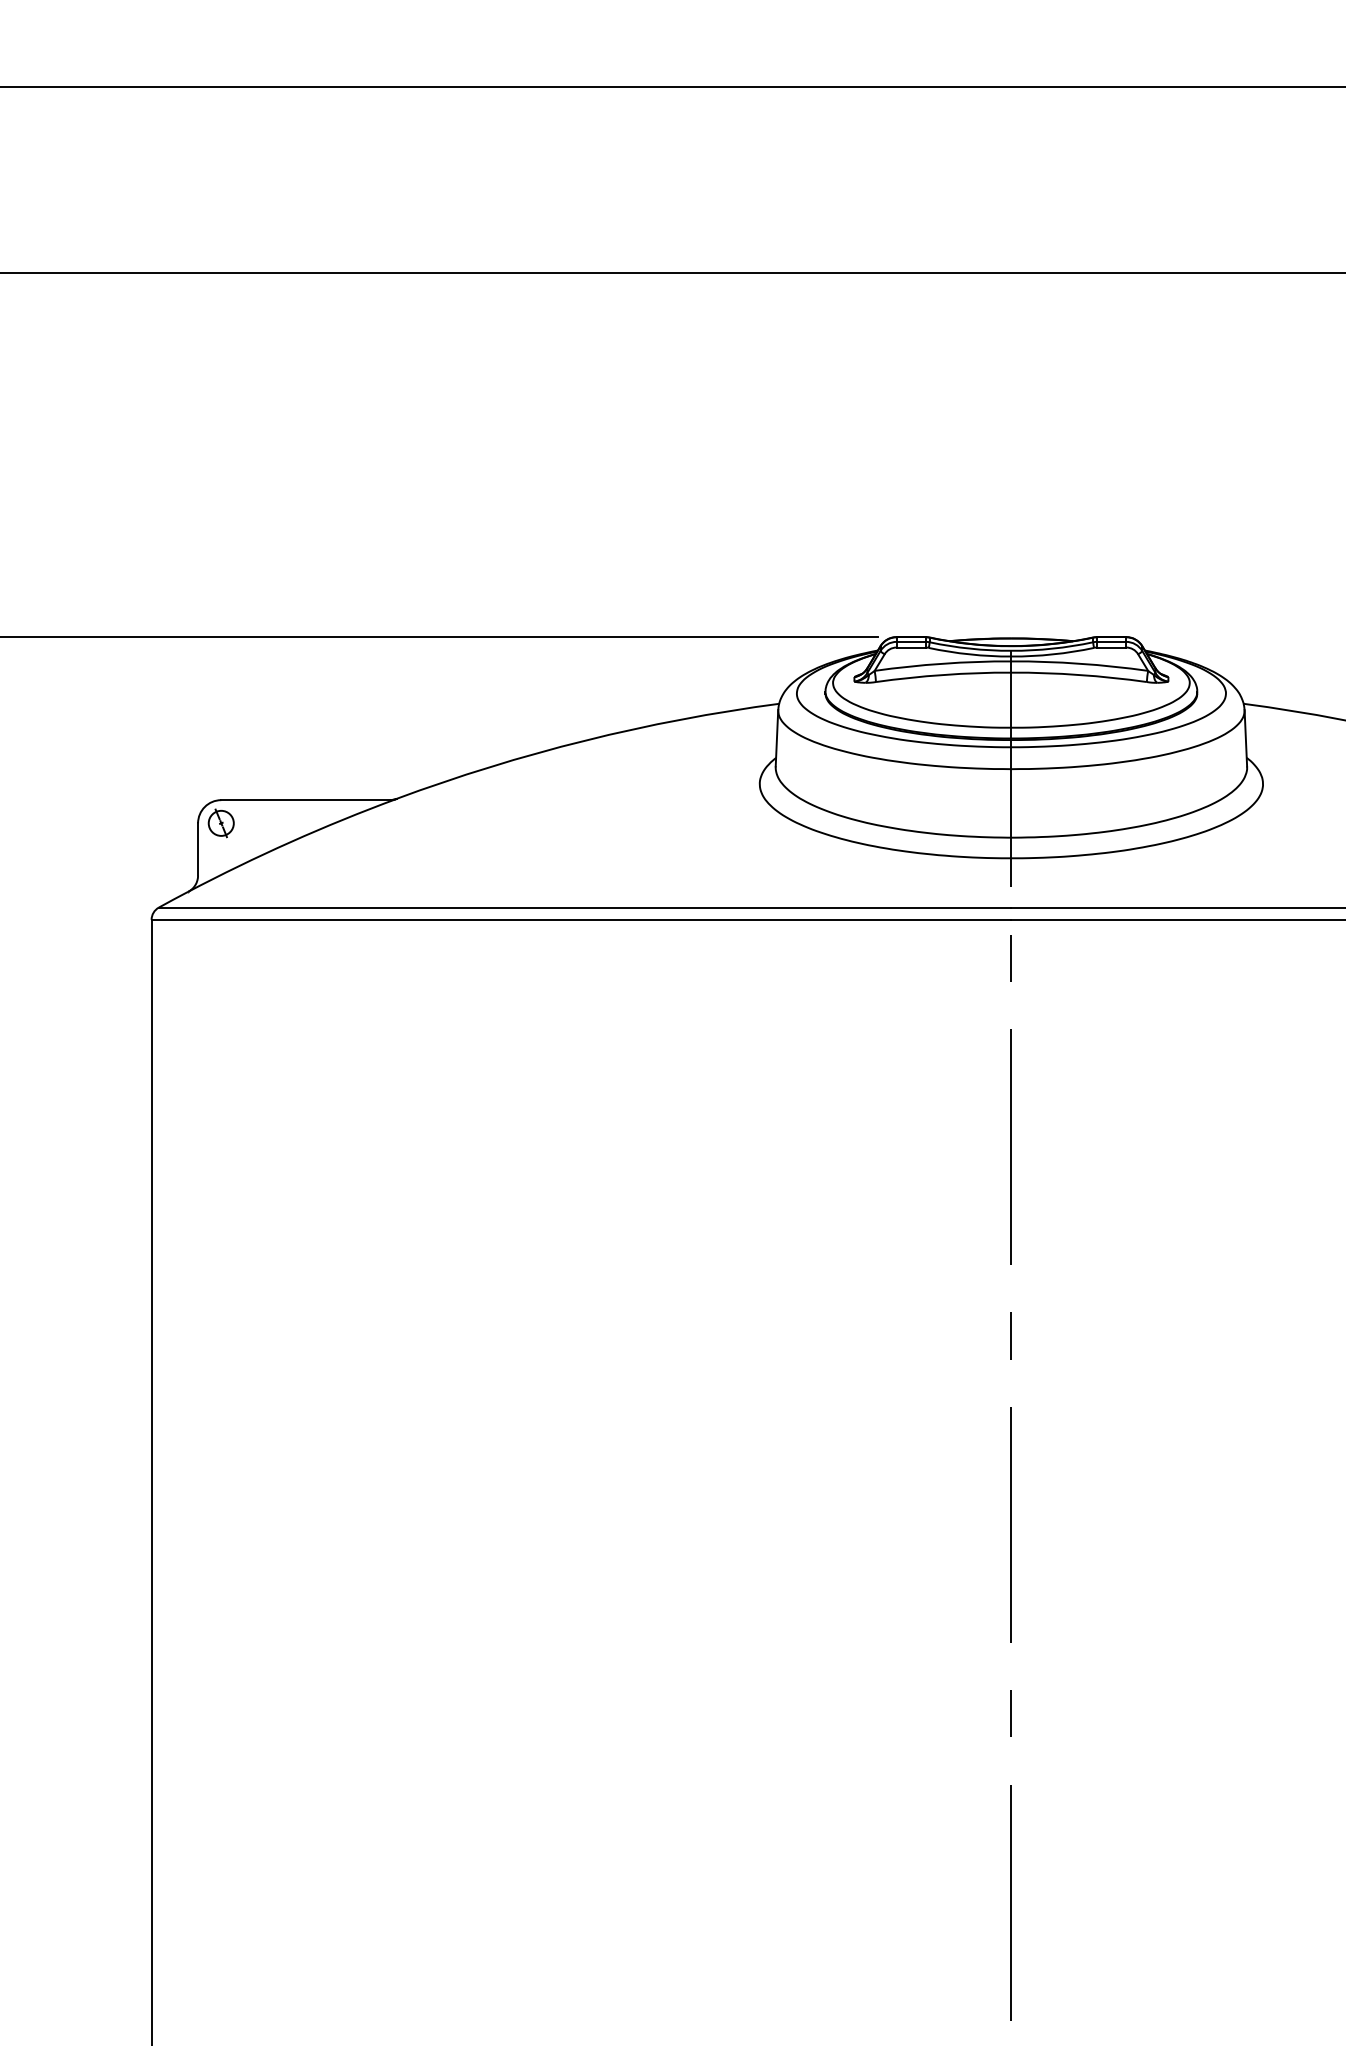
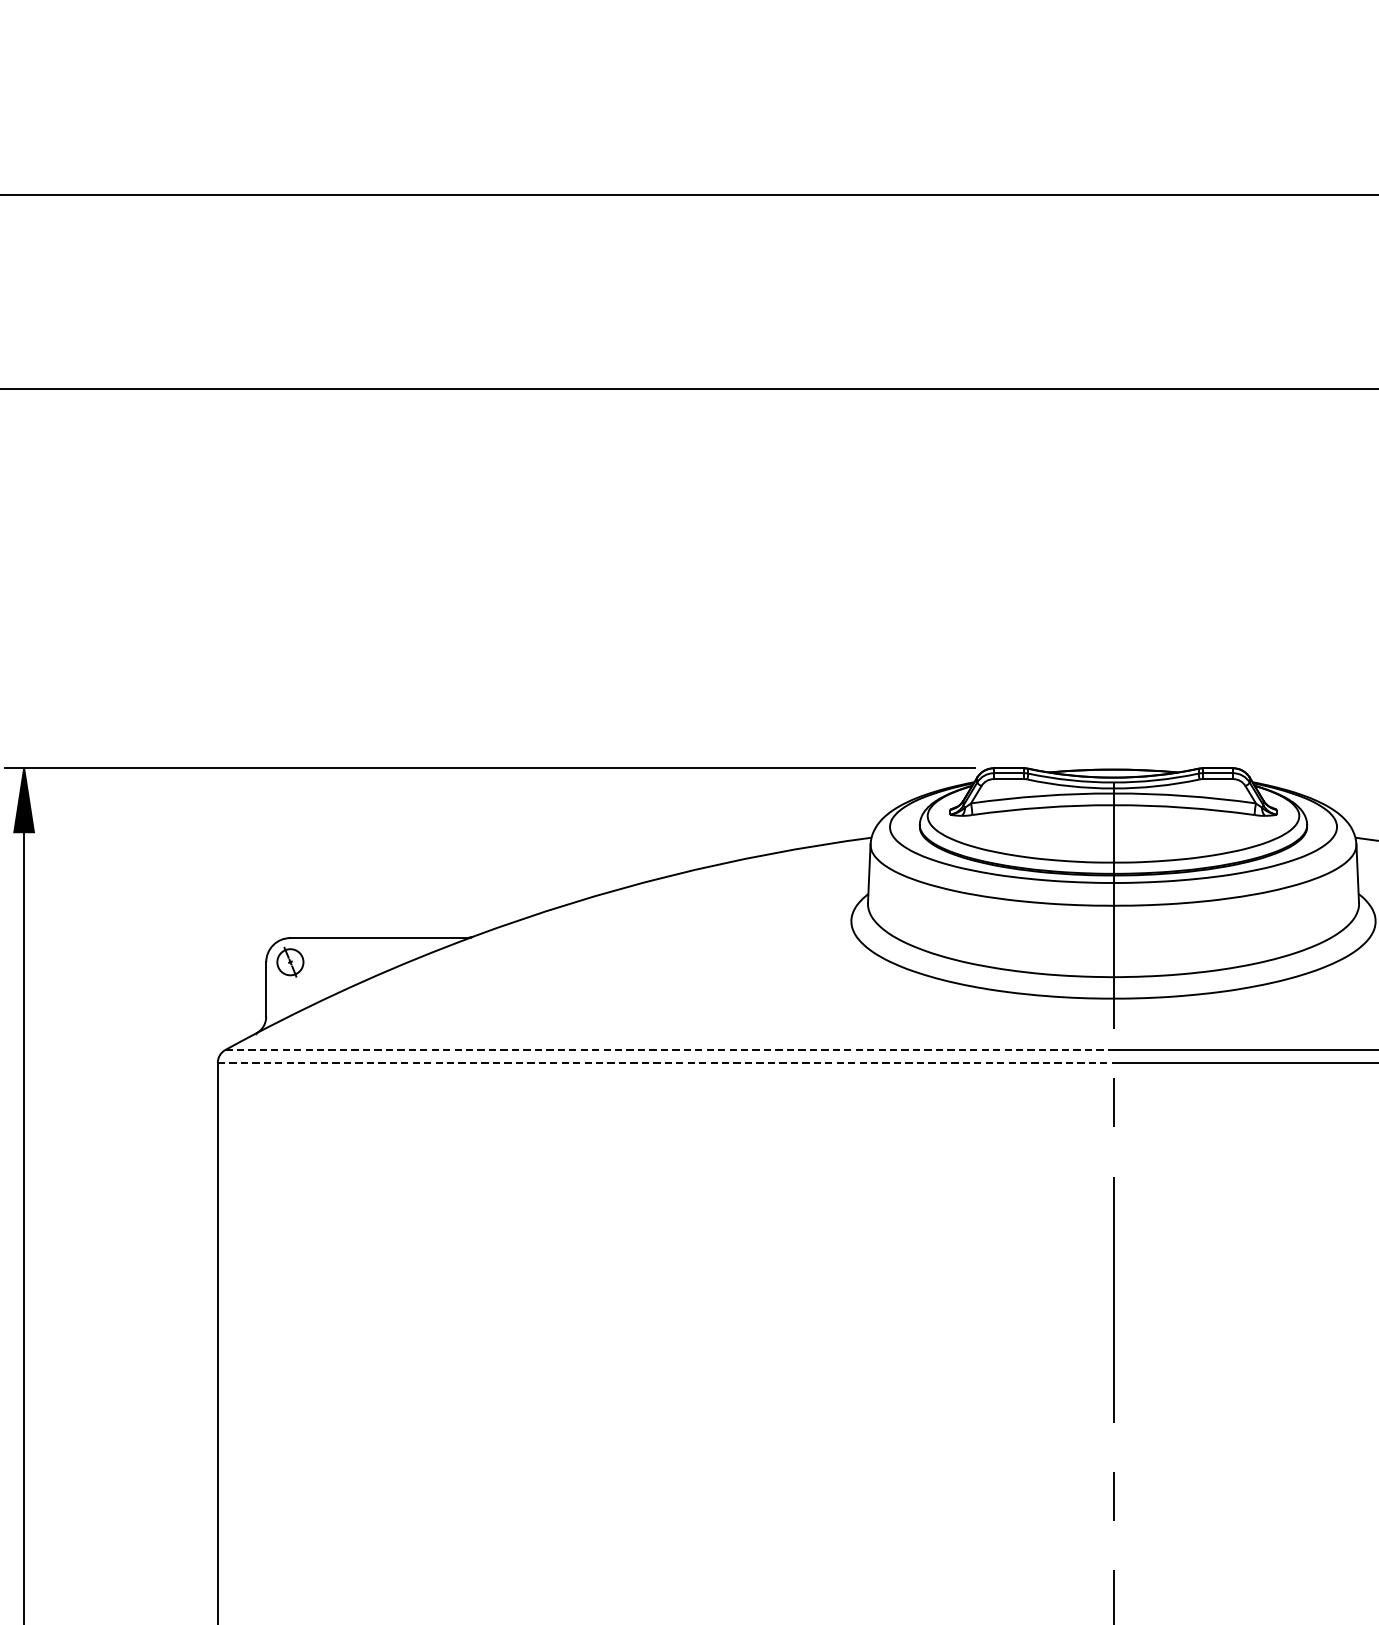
line: (585, 907) -> (669, 1049), solid -> dashed
line: (581, 919) -> (665, 1062), solid -> dashed

